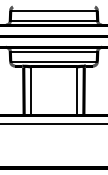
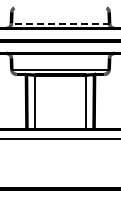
line: (54, 10) -> (60, 12), removed
line: (54, 20) -> (60, 23), solid -> dashed
line: (54, 51) -> (60, 58), removed

